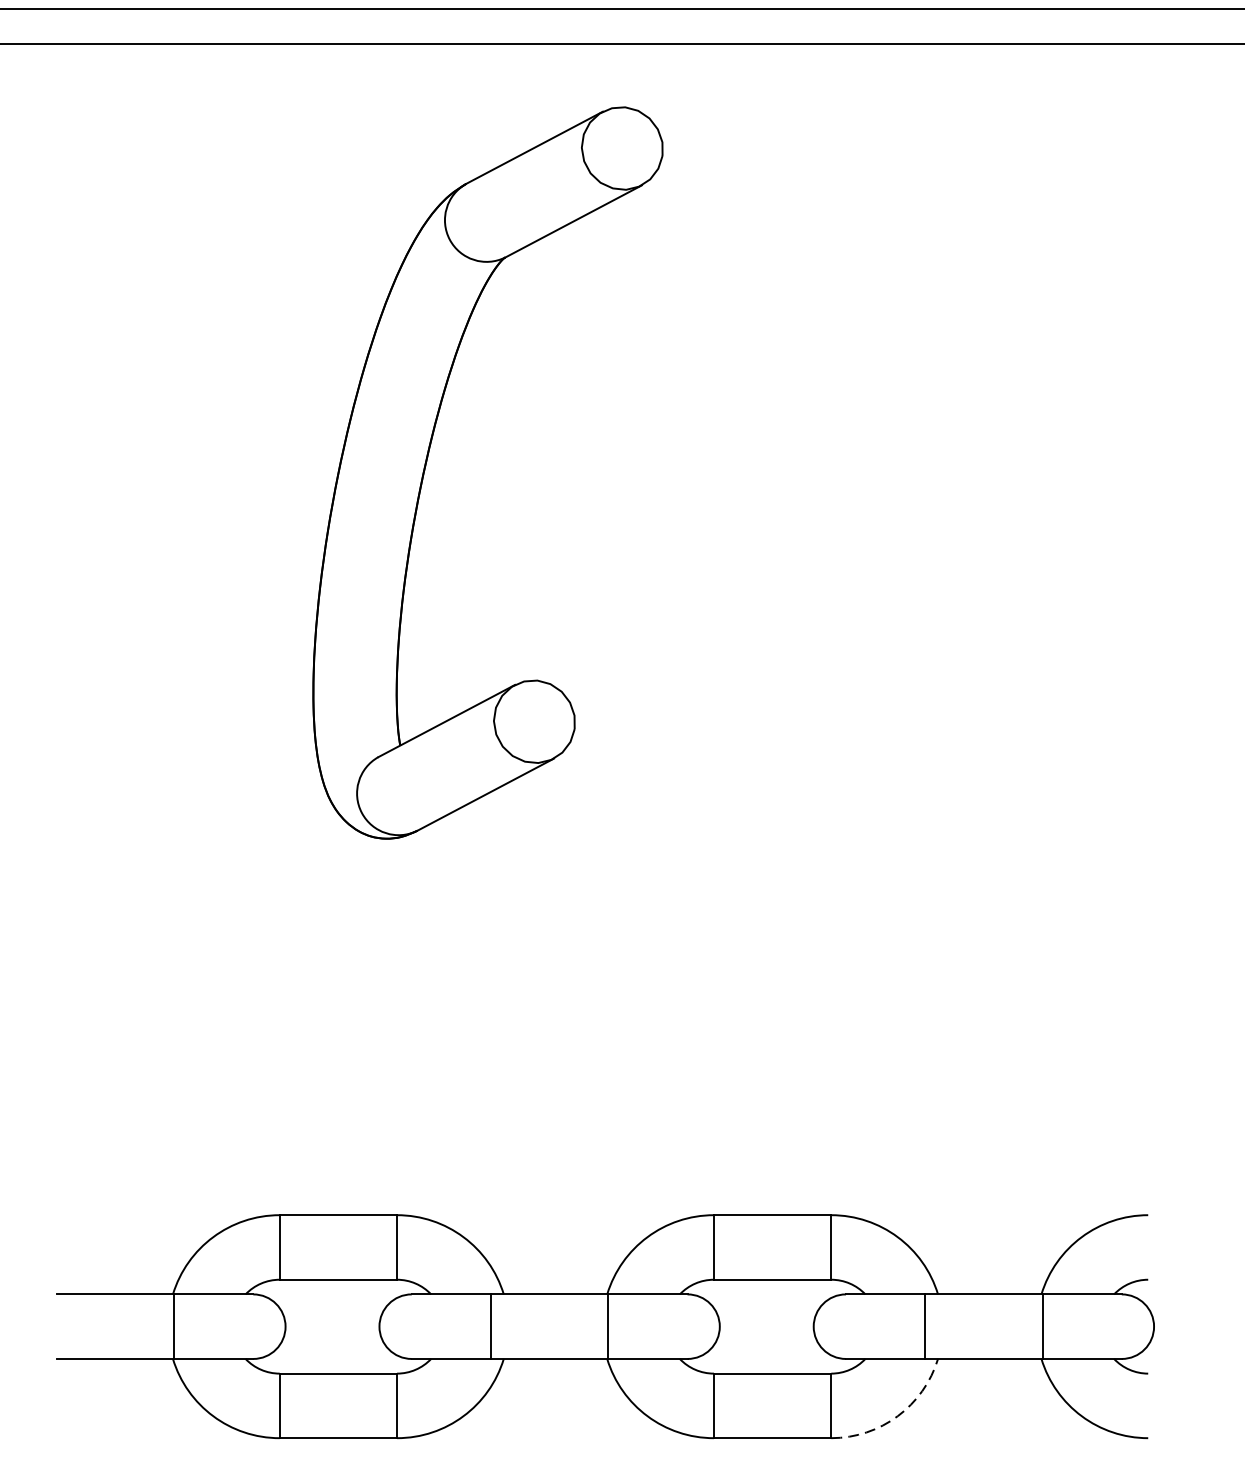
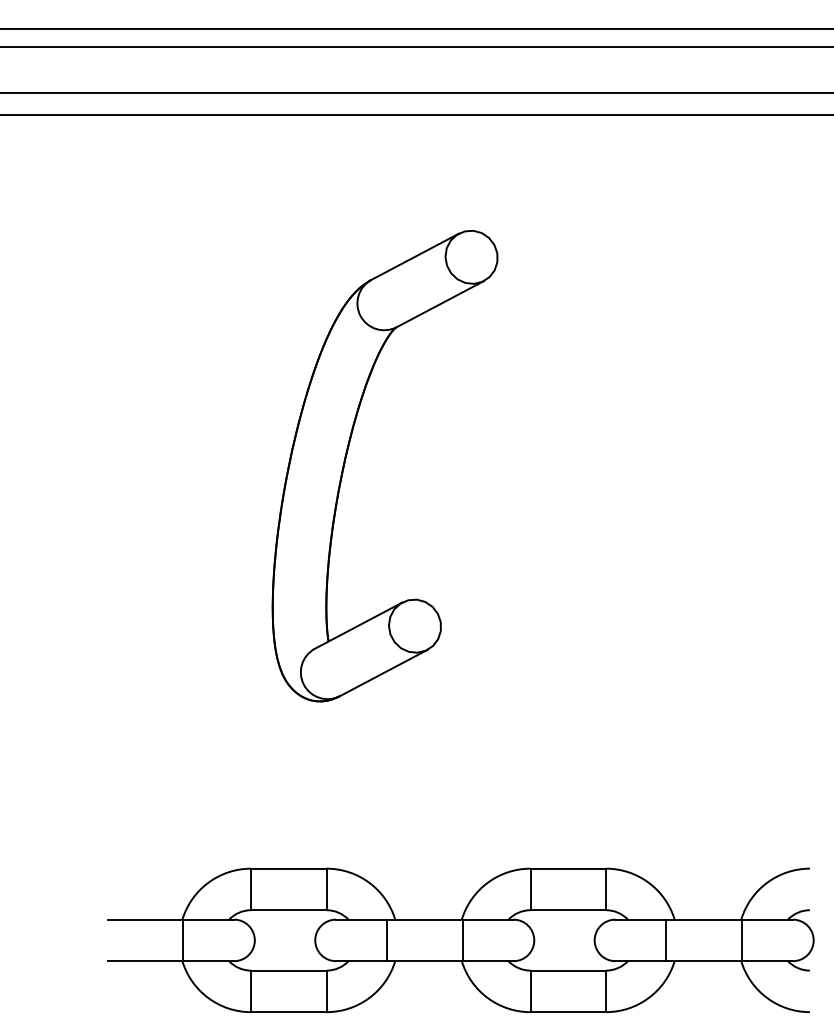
part: (428, 462) -> (346, 459), moved
arc: (897, 1416) -> (648, 998), dashed -> solid

